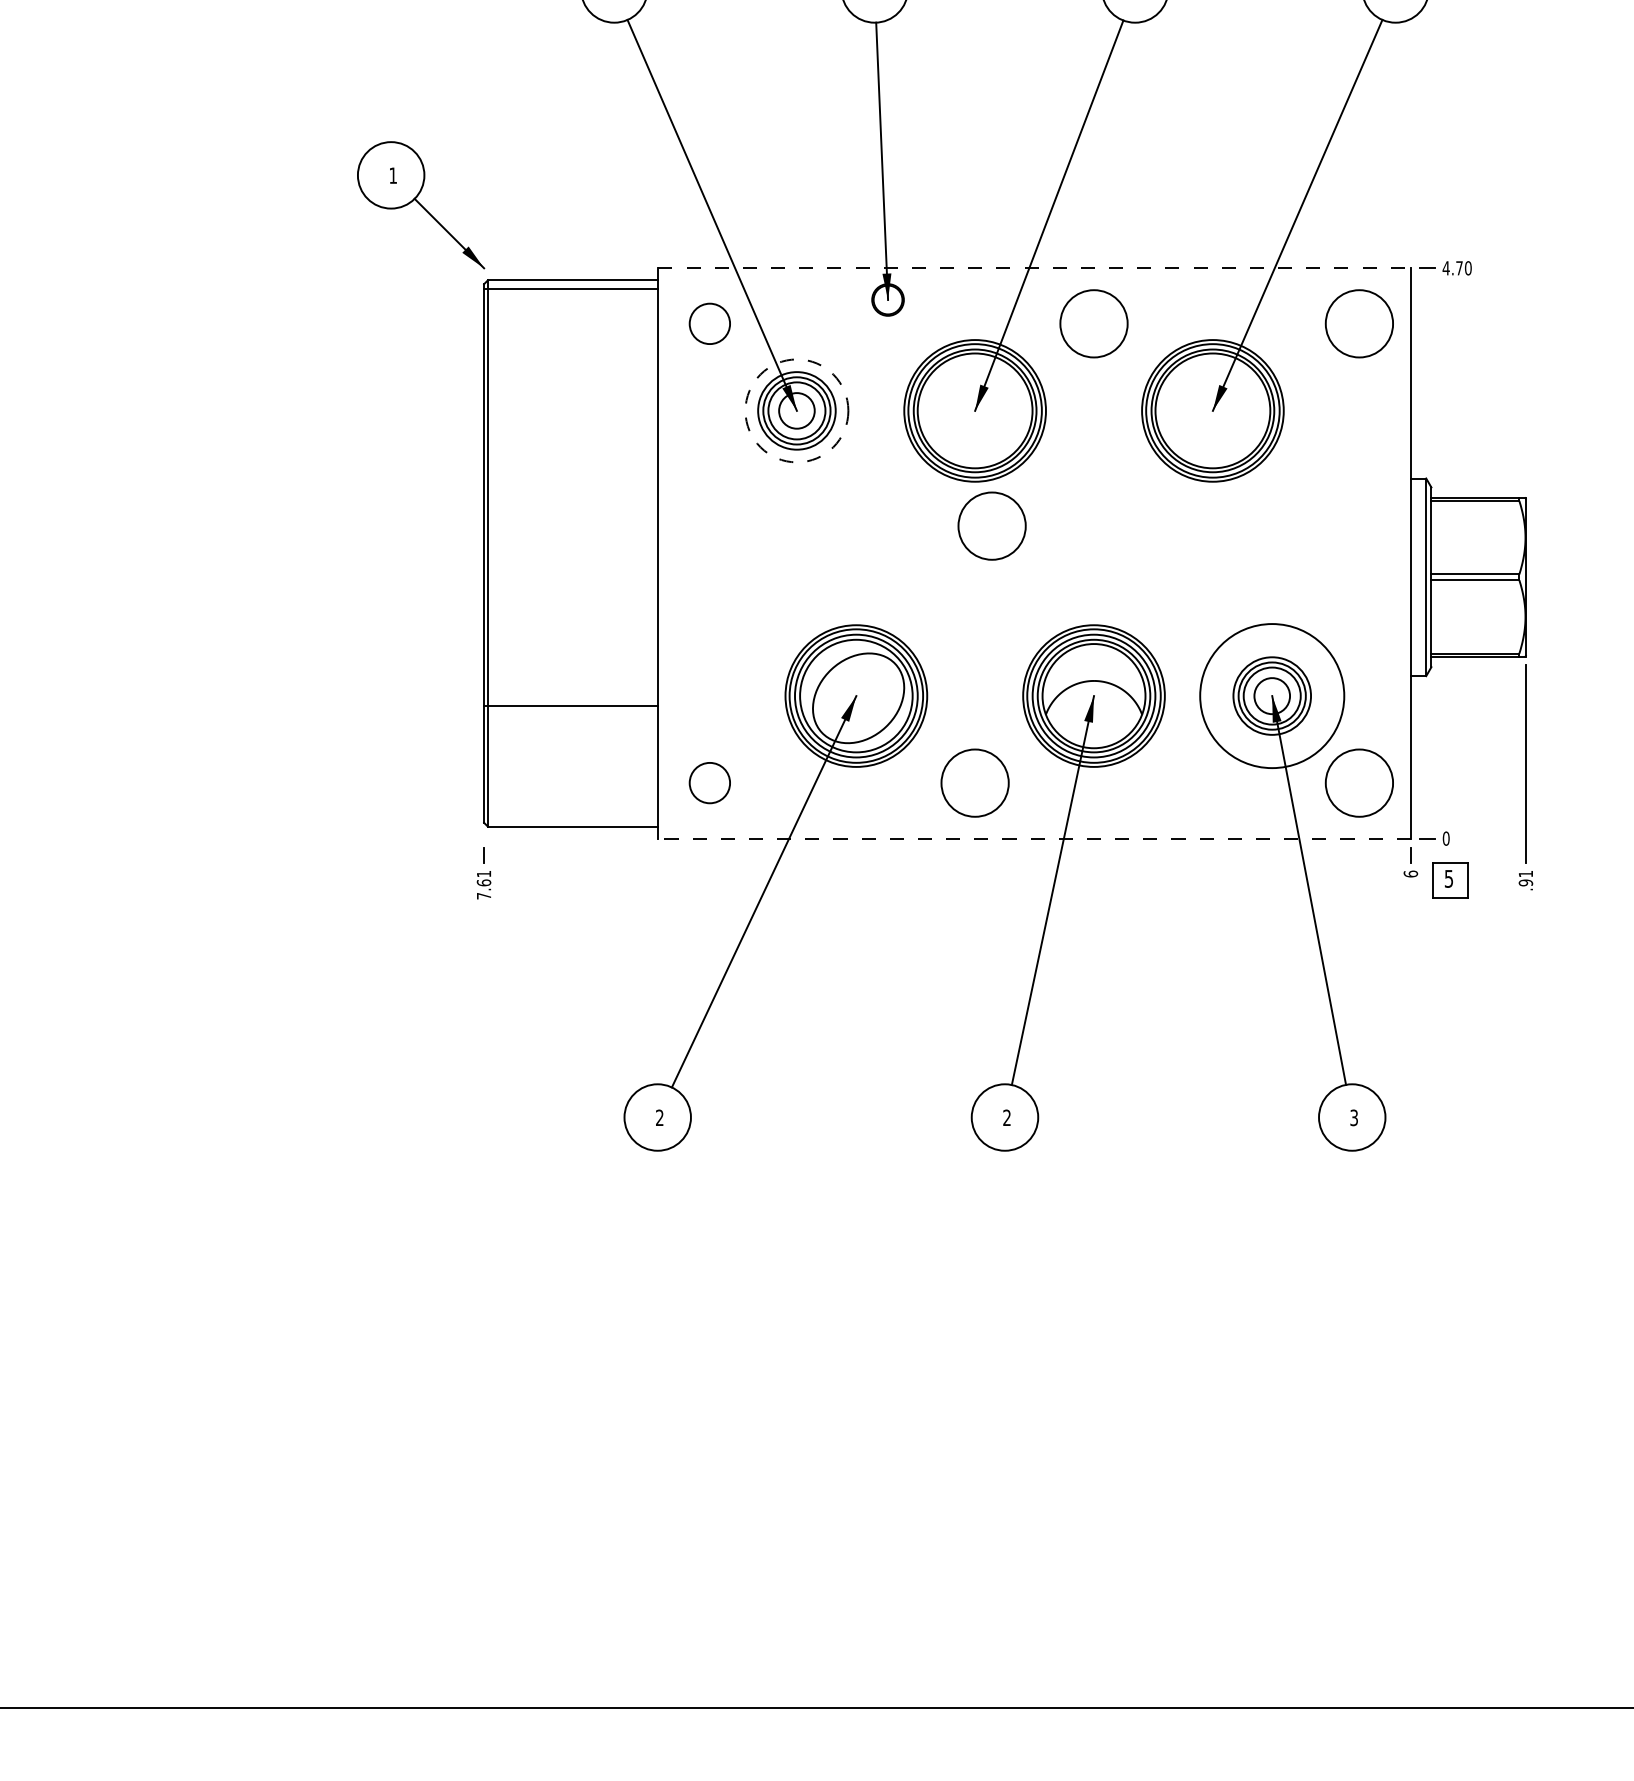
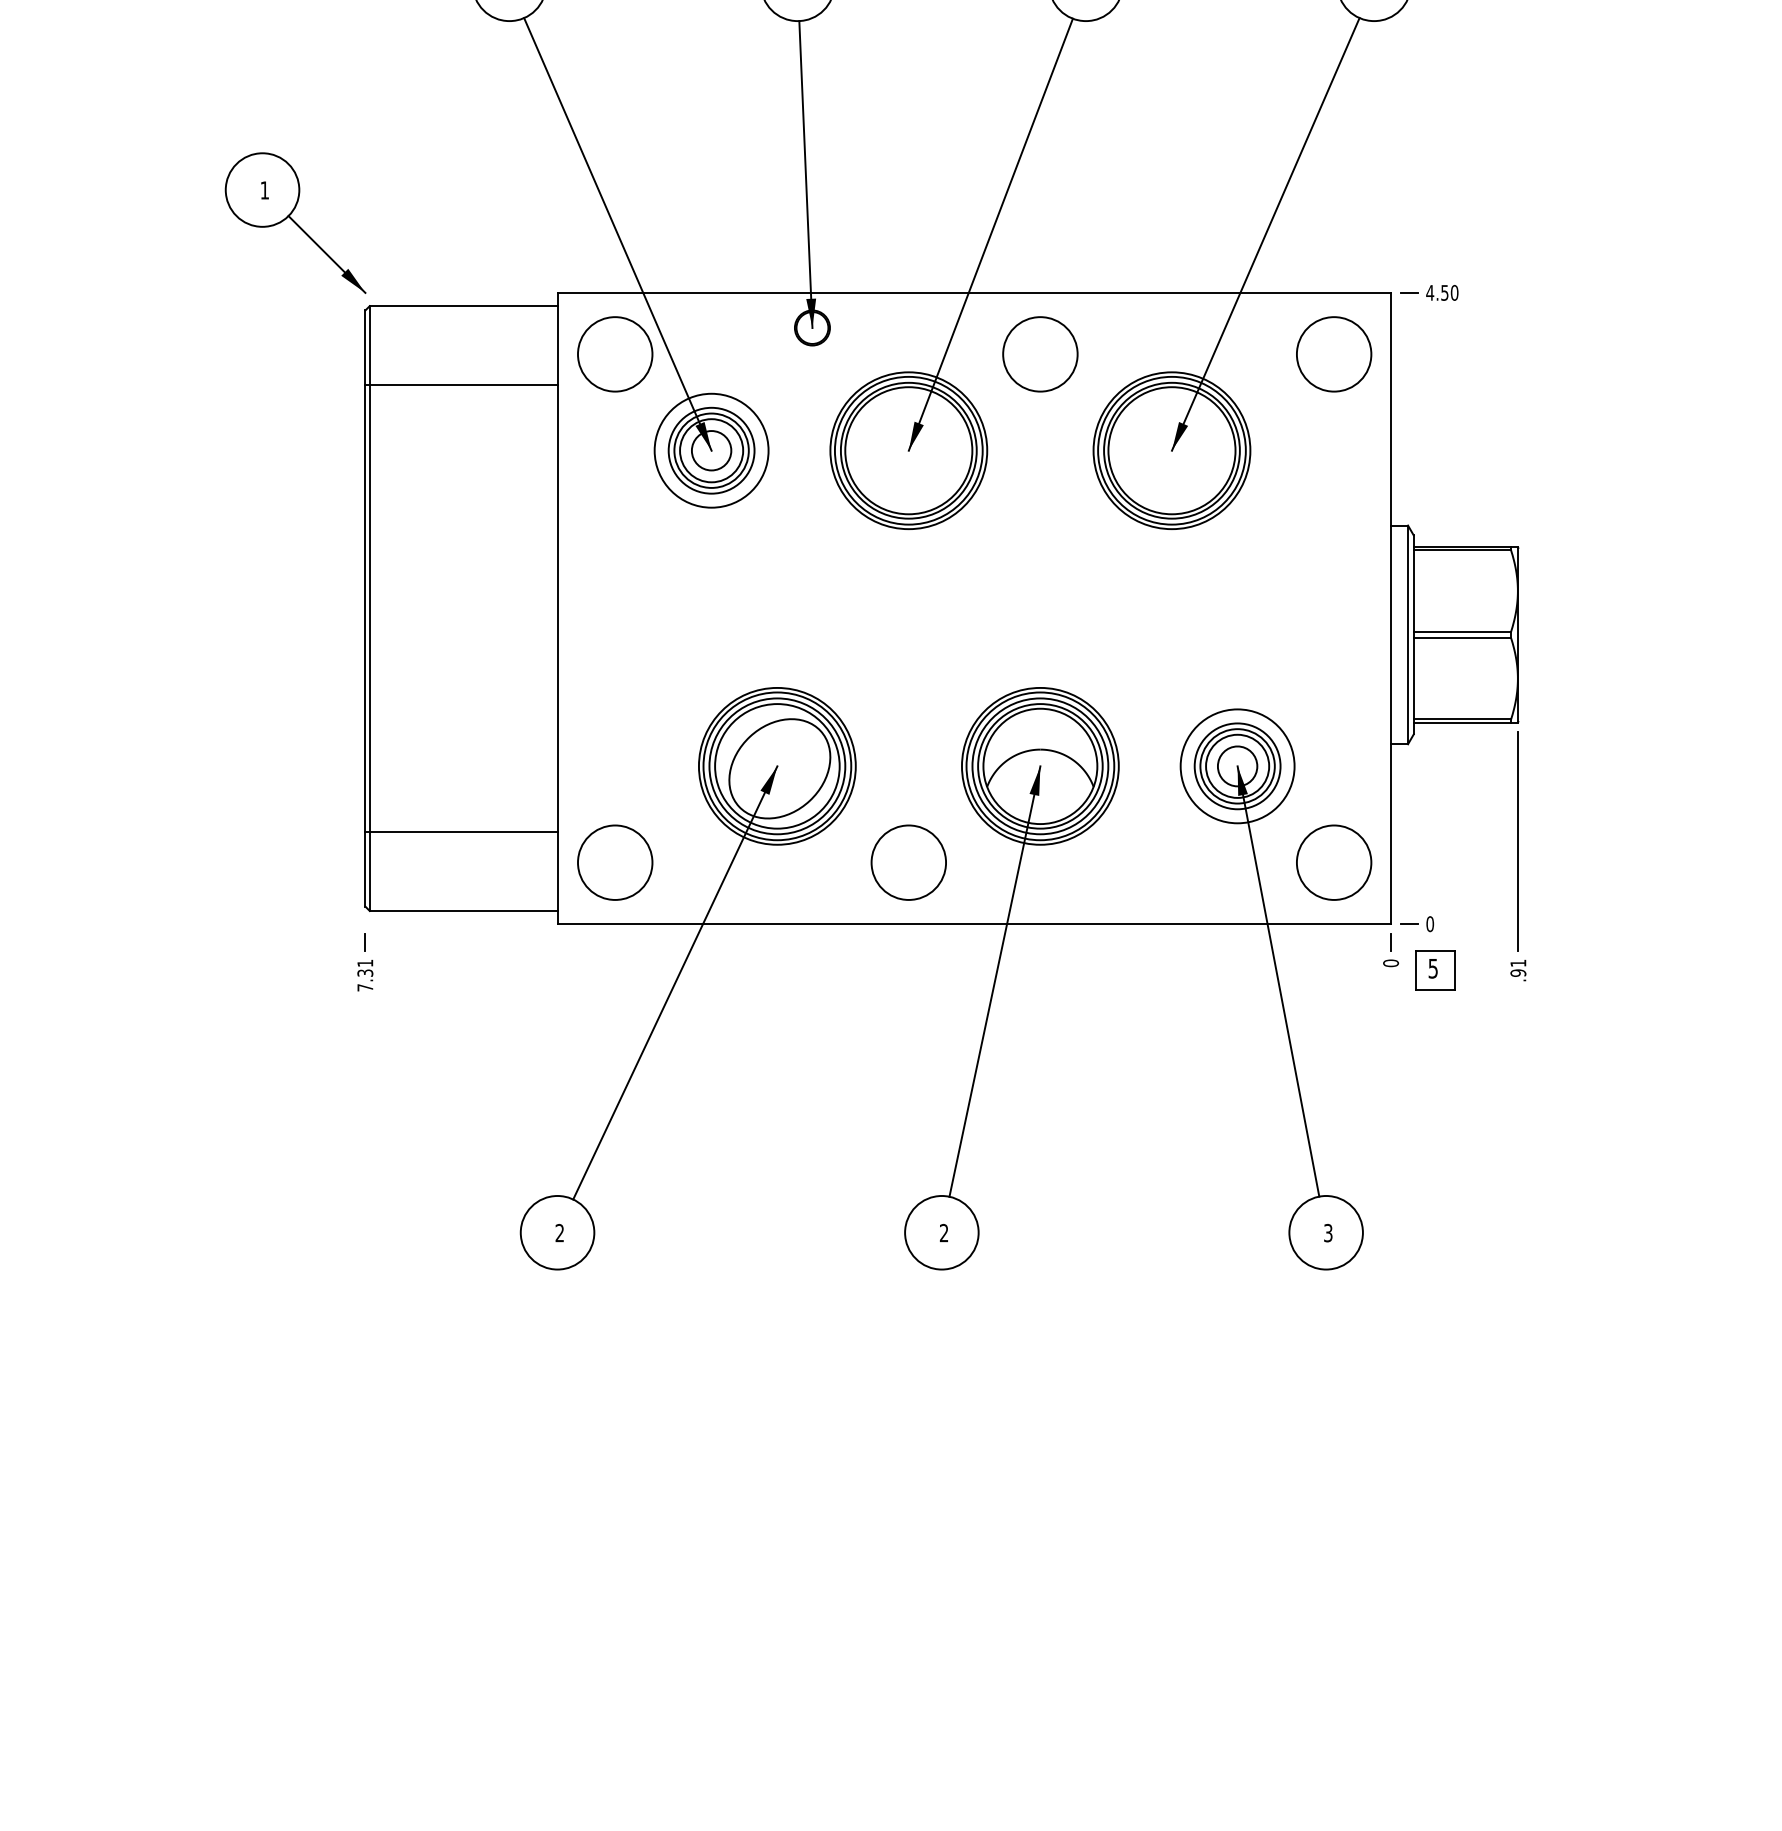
line: (1035, 268) -> (975, 293), dashed -> solid
text: (1459, 268) -> (1444, 293), 4.70 -> 4.50
line: (571, 289) -> (462, 385), moved
circle: (709, 323) -> (614, 354), size x1.67
circle: (796, 410) -> (711, 450), dashed -> solid
circle: (991, 525) -> (926, 577), removed
circle: (1271, 695) -> (1236, 765), size x0.71
line: (571, 705) -> (462, 832), moved
circle: (709, 782) -> (614, 861), size x1.67
line: (1034, 838) -> (974, 923), dashed -> solid
text: (1410, 873) -> (1390, 962), 6 -> 0
text: (483, 882) -> (364, 972), 7.61 -> 7.31

